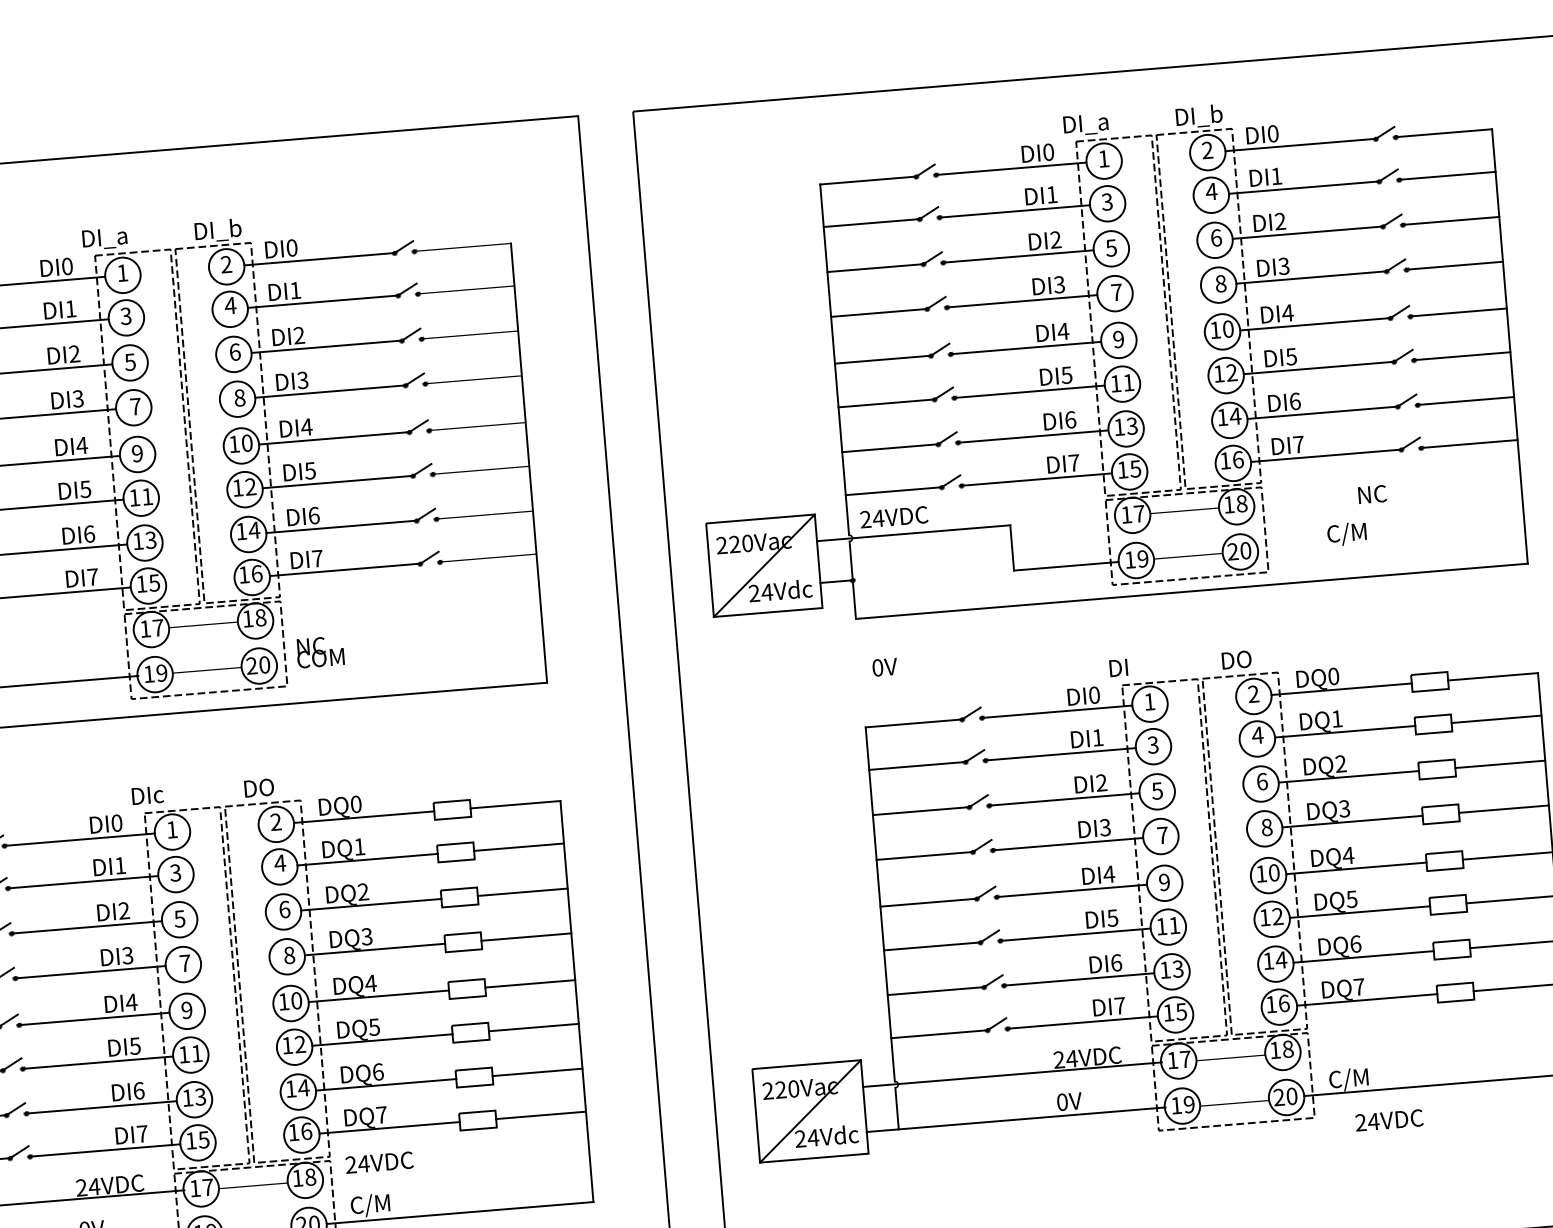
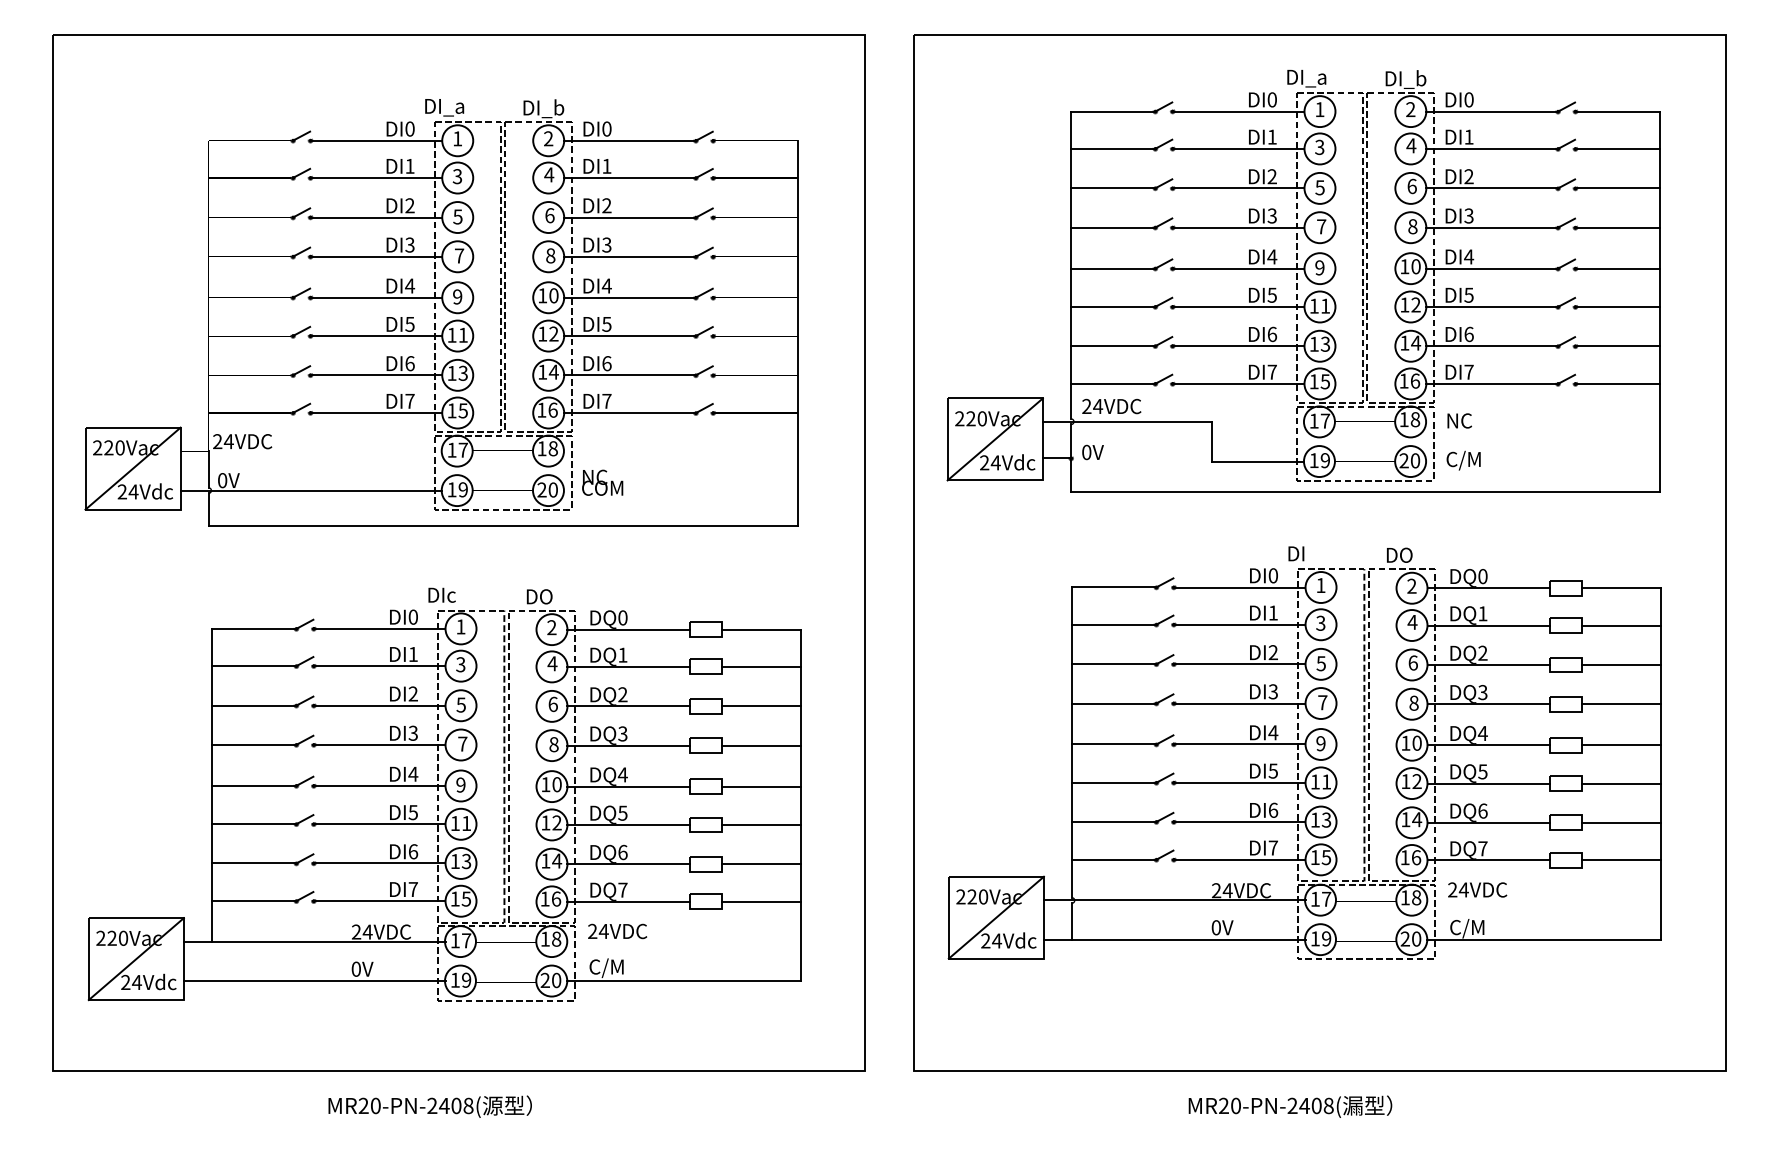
text: (1372, 494) -> (1459, 420), moved
text: (1346, 534) -> (1463, 460), moved
text: (884, 667) -> (1092, 452), moved
text: (1389, 1119) -> (1477, 889), moved

